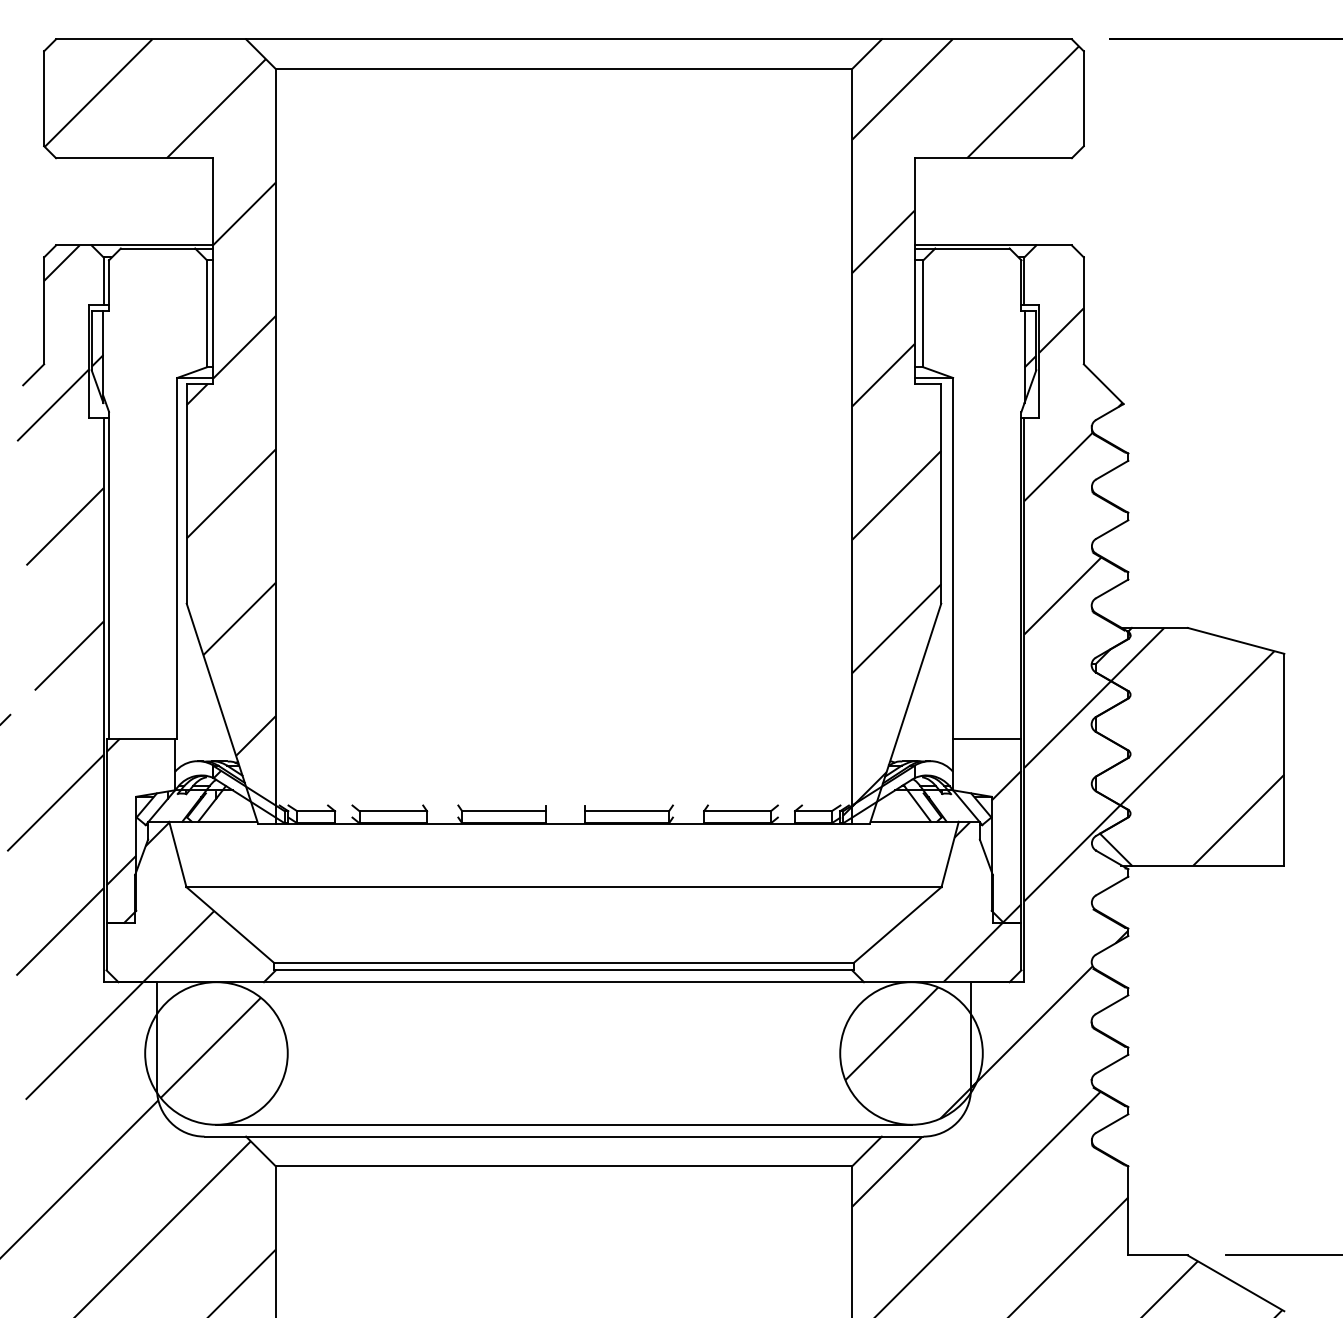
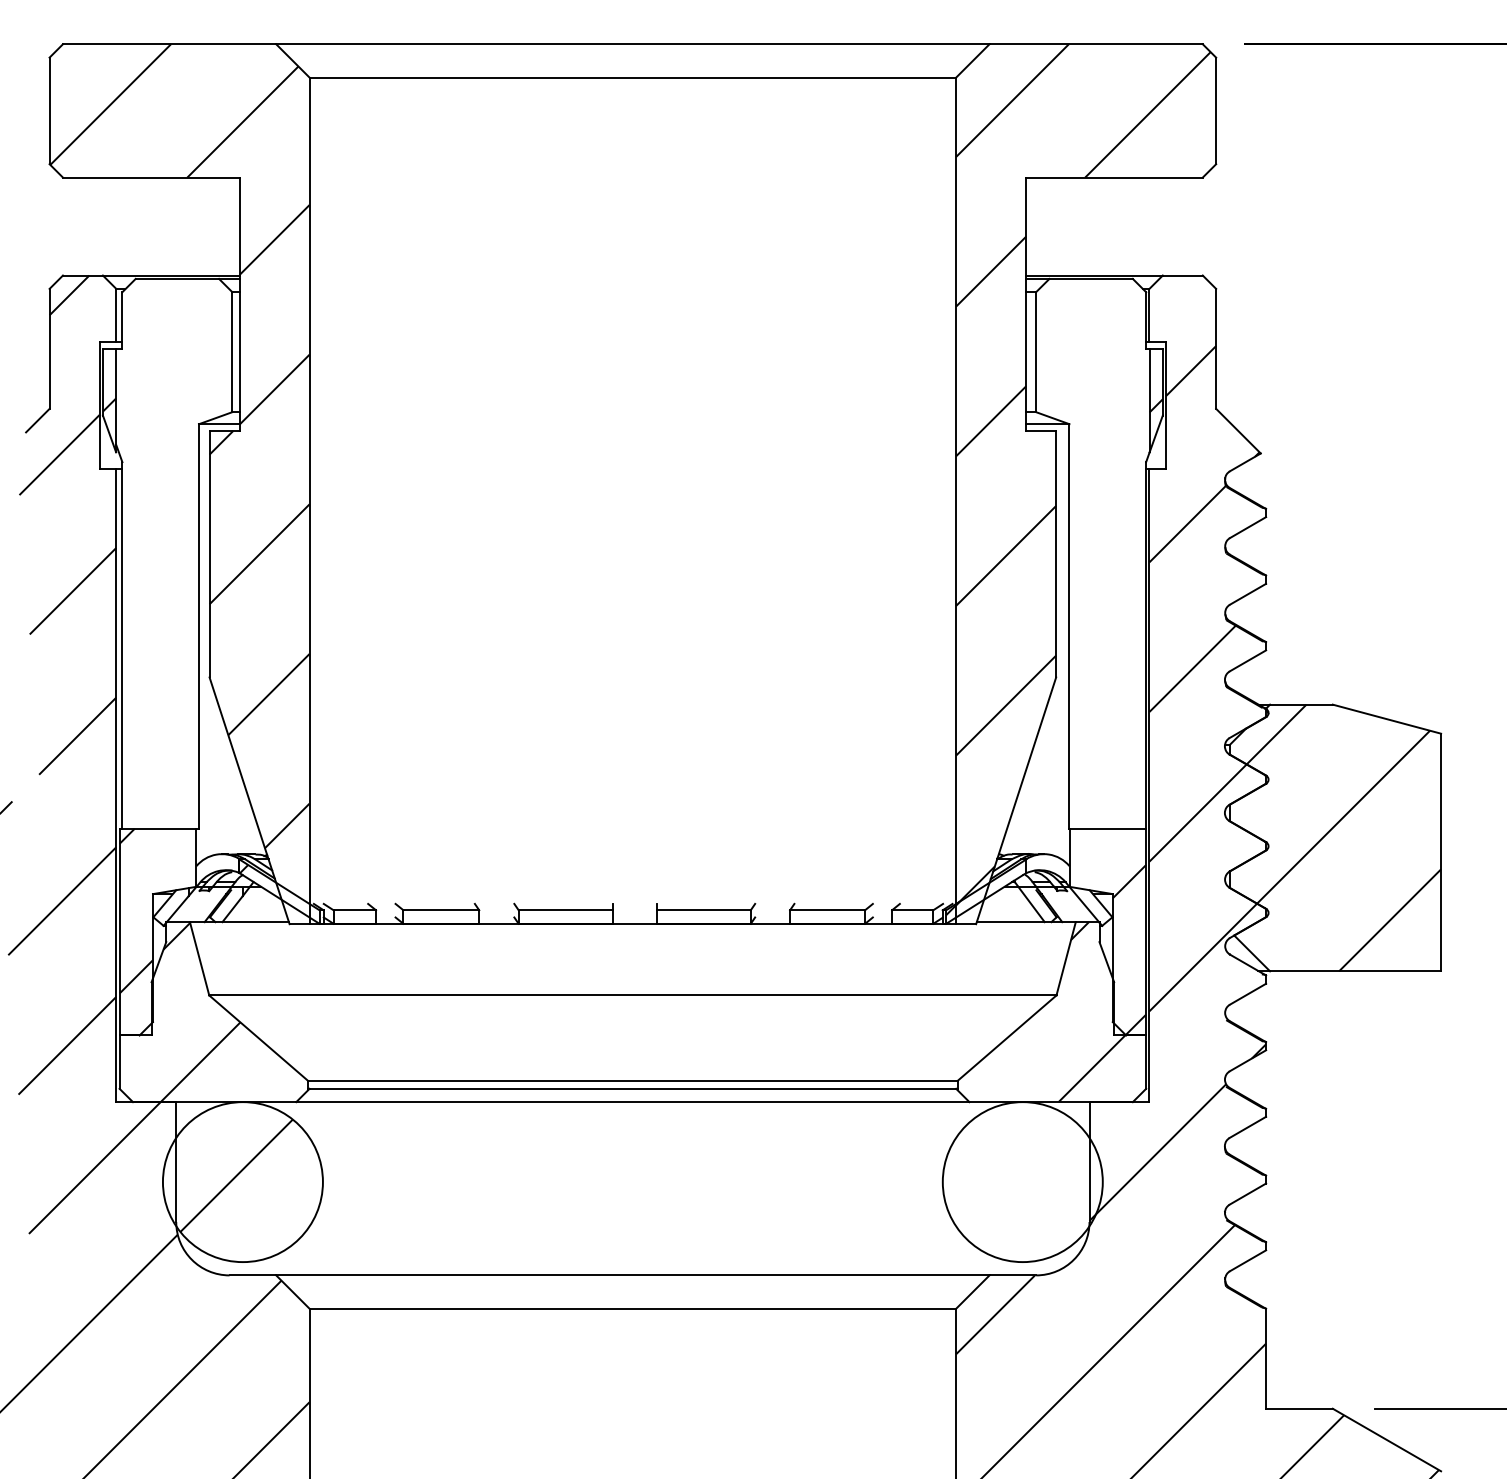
hatch: (910, 1052) -> (1021, 1181), removed
line: (563, 1124) -> (632, 1261), removed

